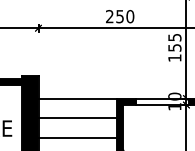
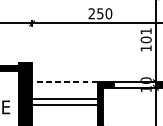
text: (174, 42) -> (145, 35), 155 -> 101
line: (77, 98) -> (64, 82), solid -> dashed
line: (77, 137) -> (64, 104), moved

